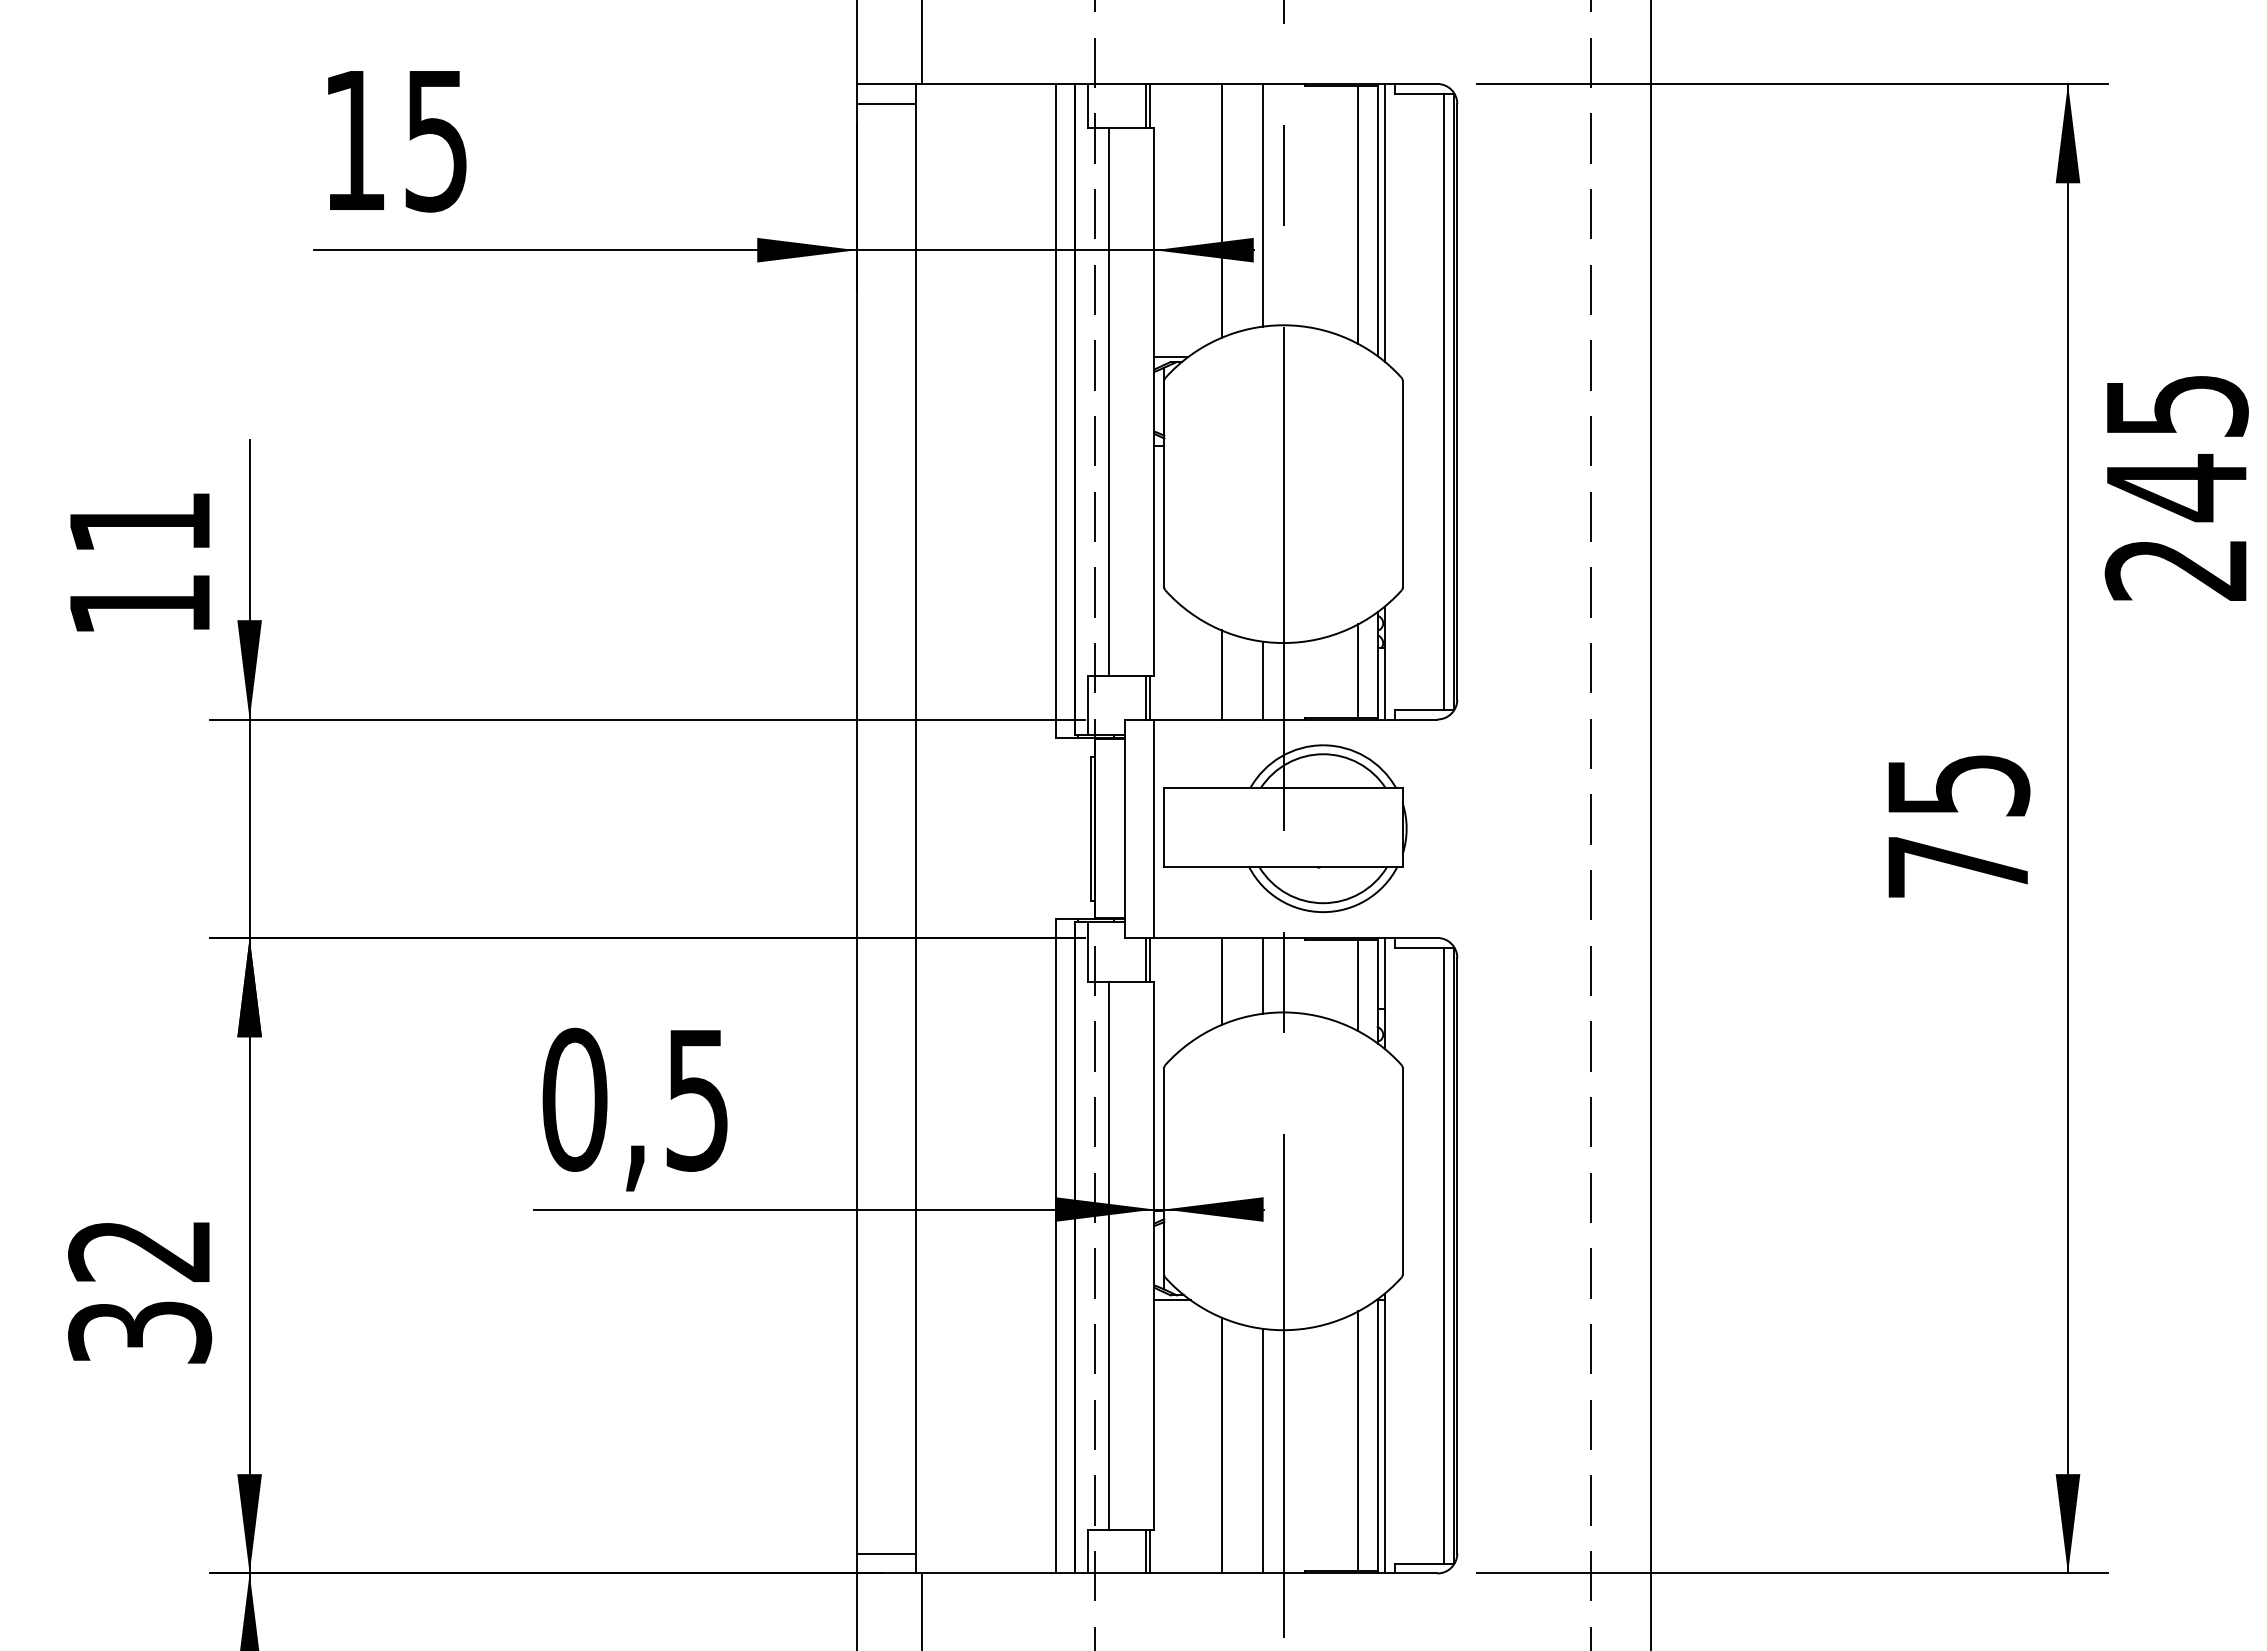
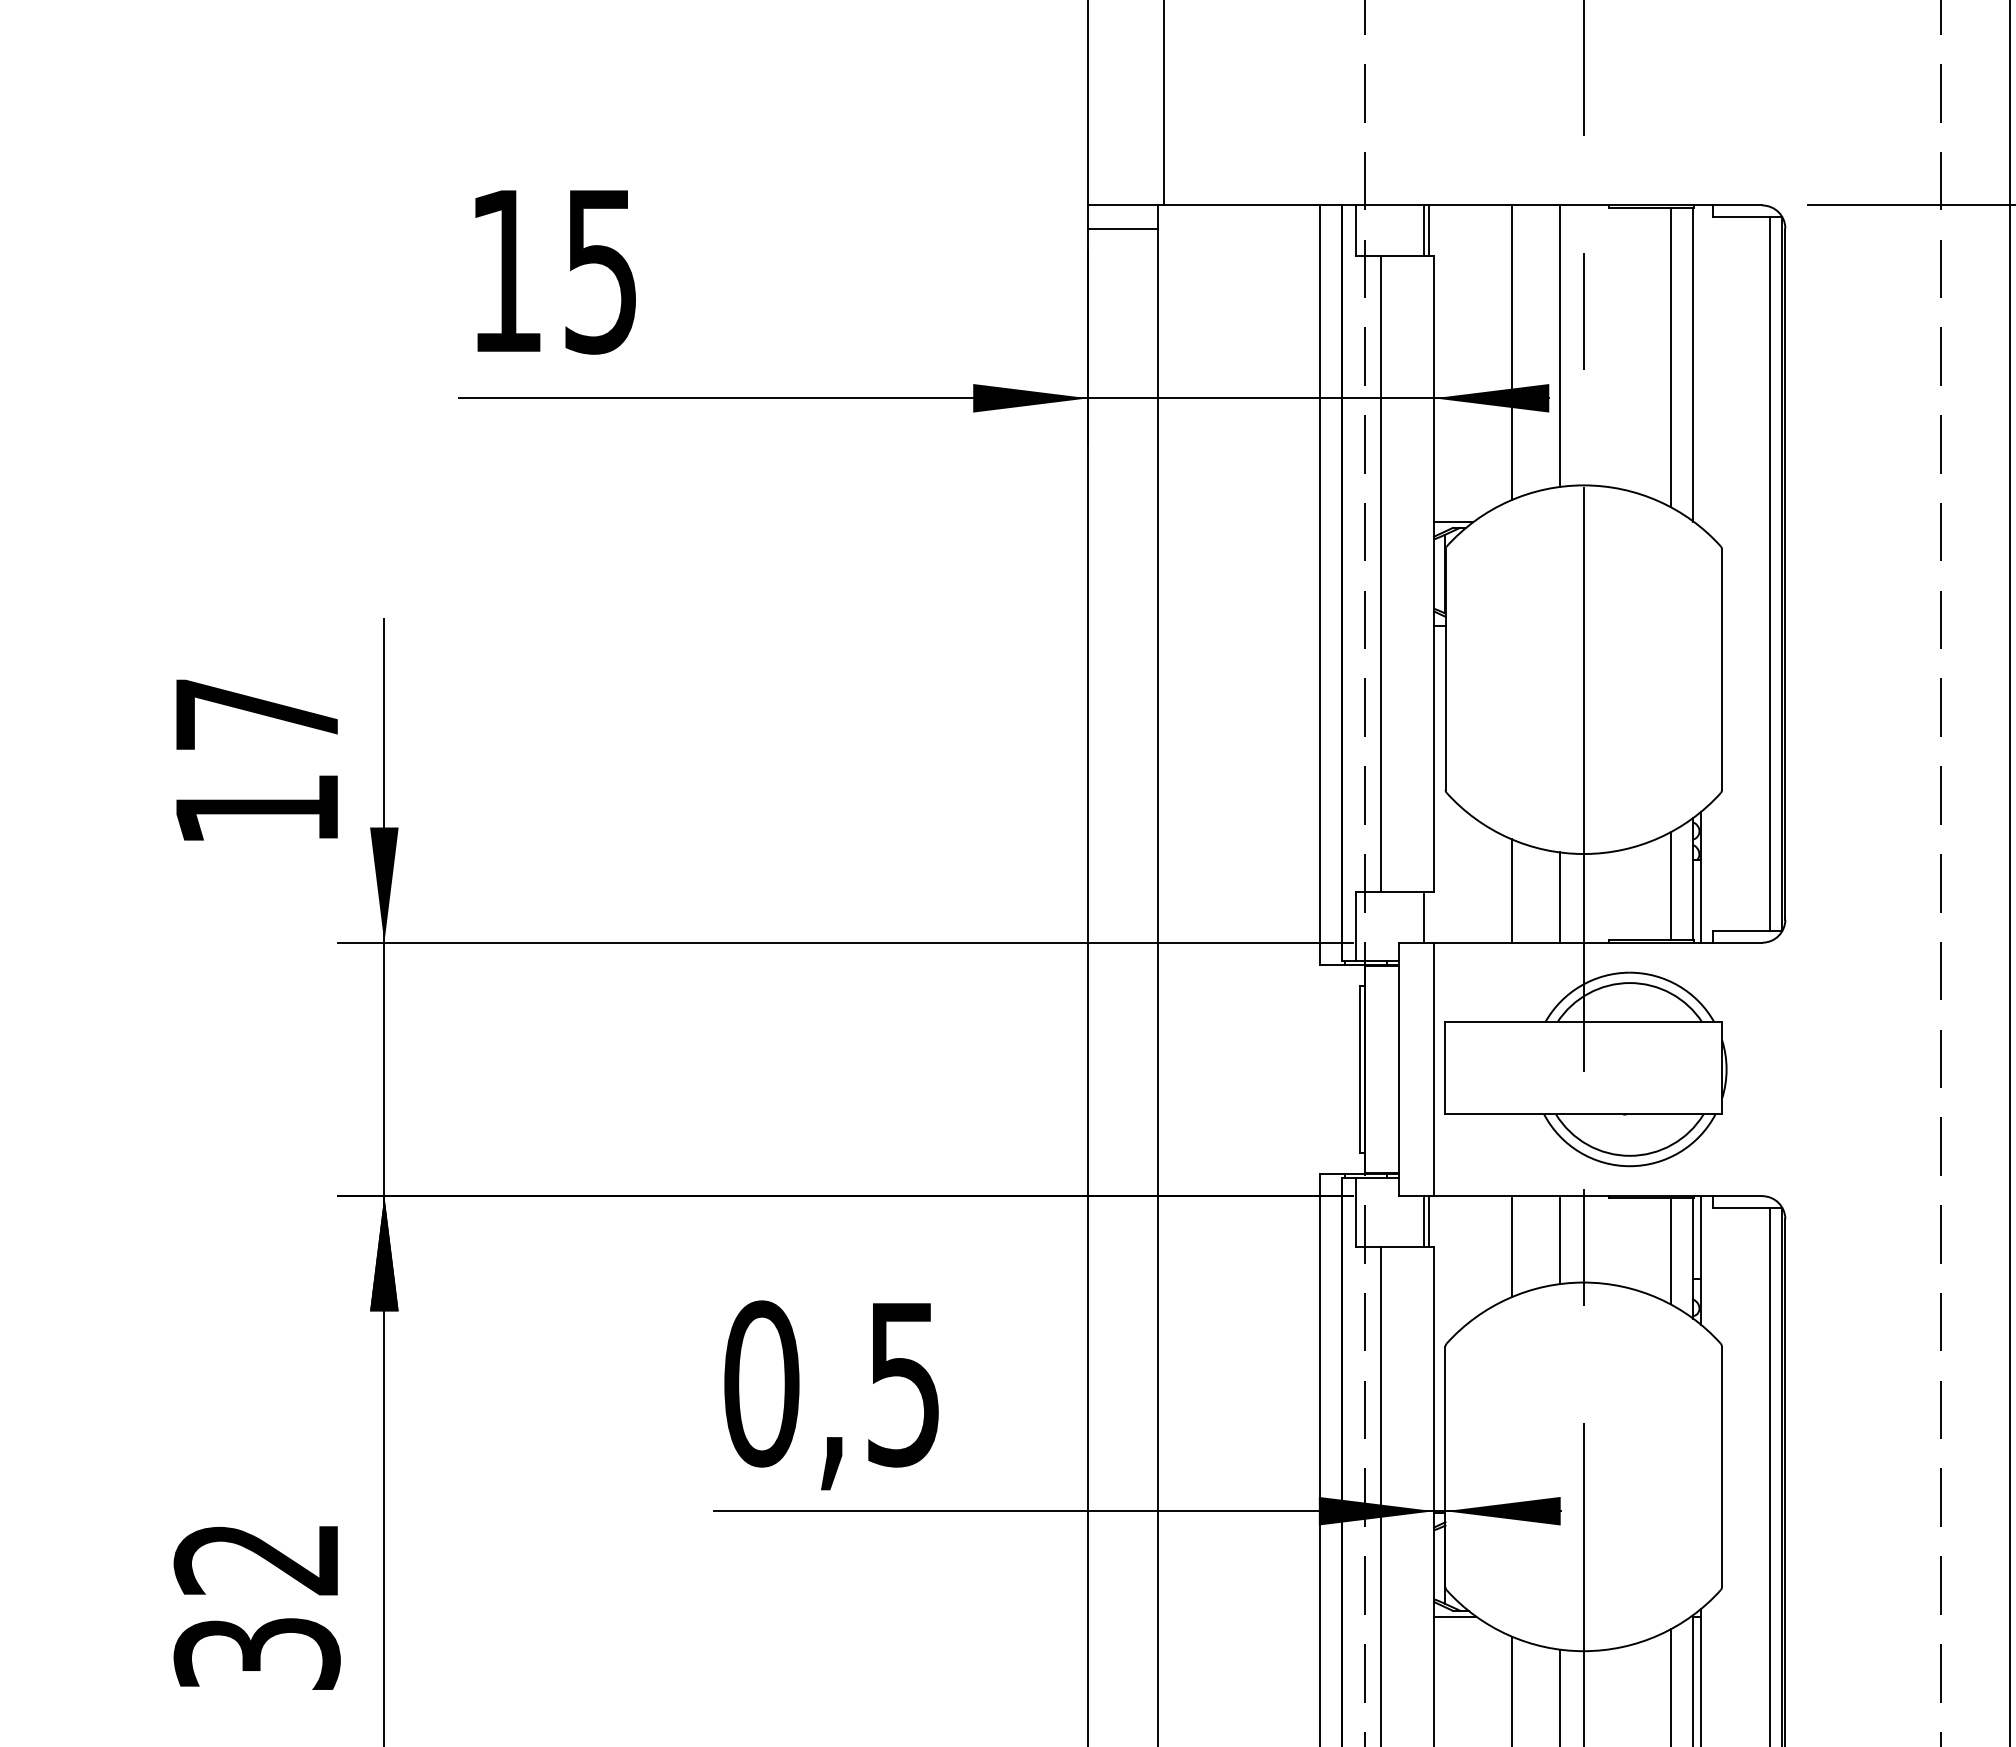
line: (1384, 222) -> (1700, 366), removed
text: (139, 522) -> (256, 714), 11 -> 17
line: (1149, 697) -> (1428, 917), removed

